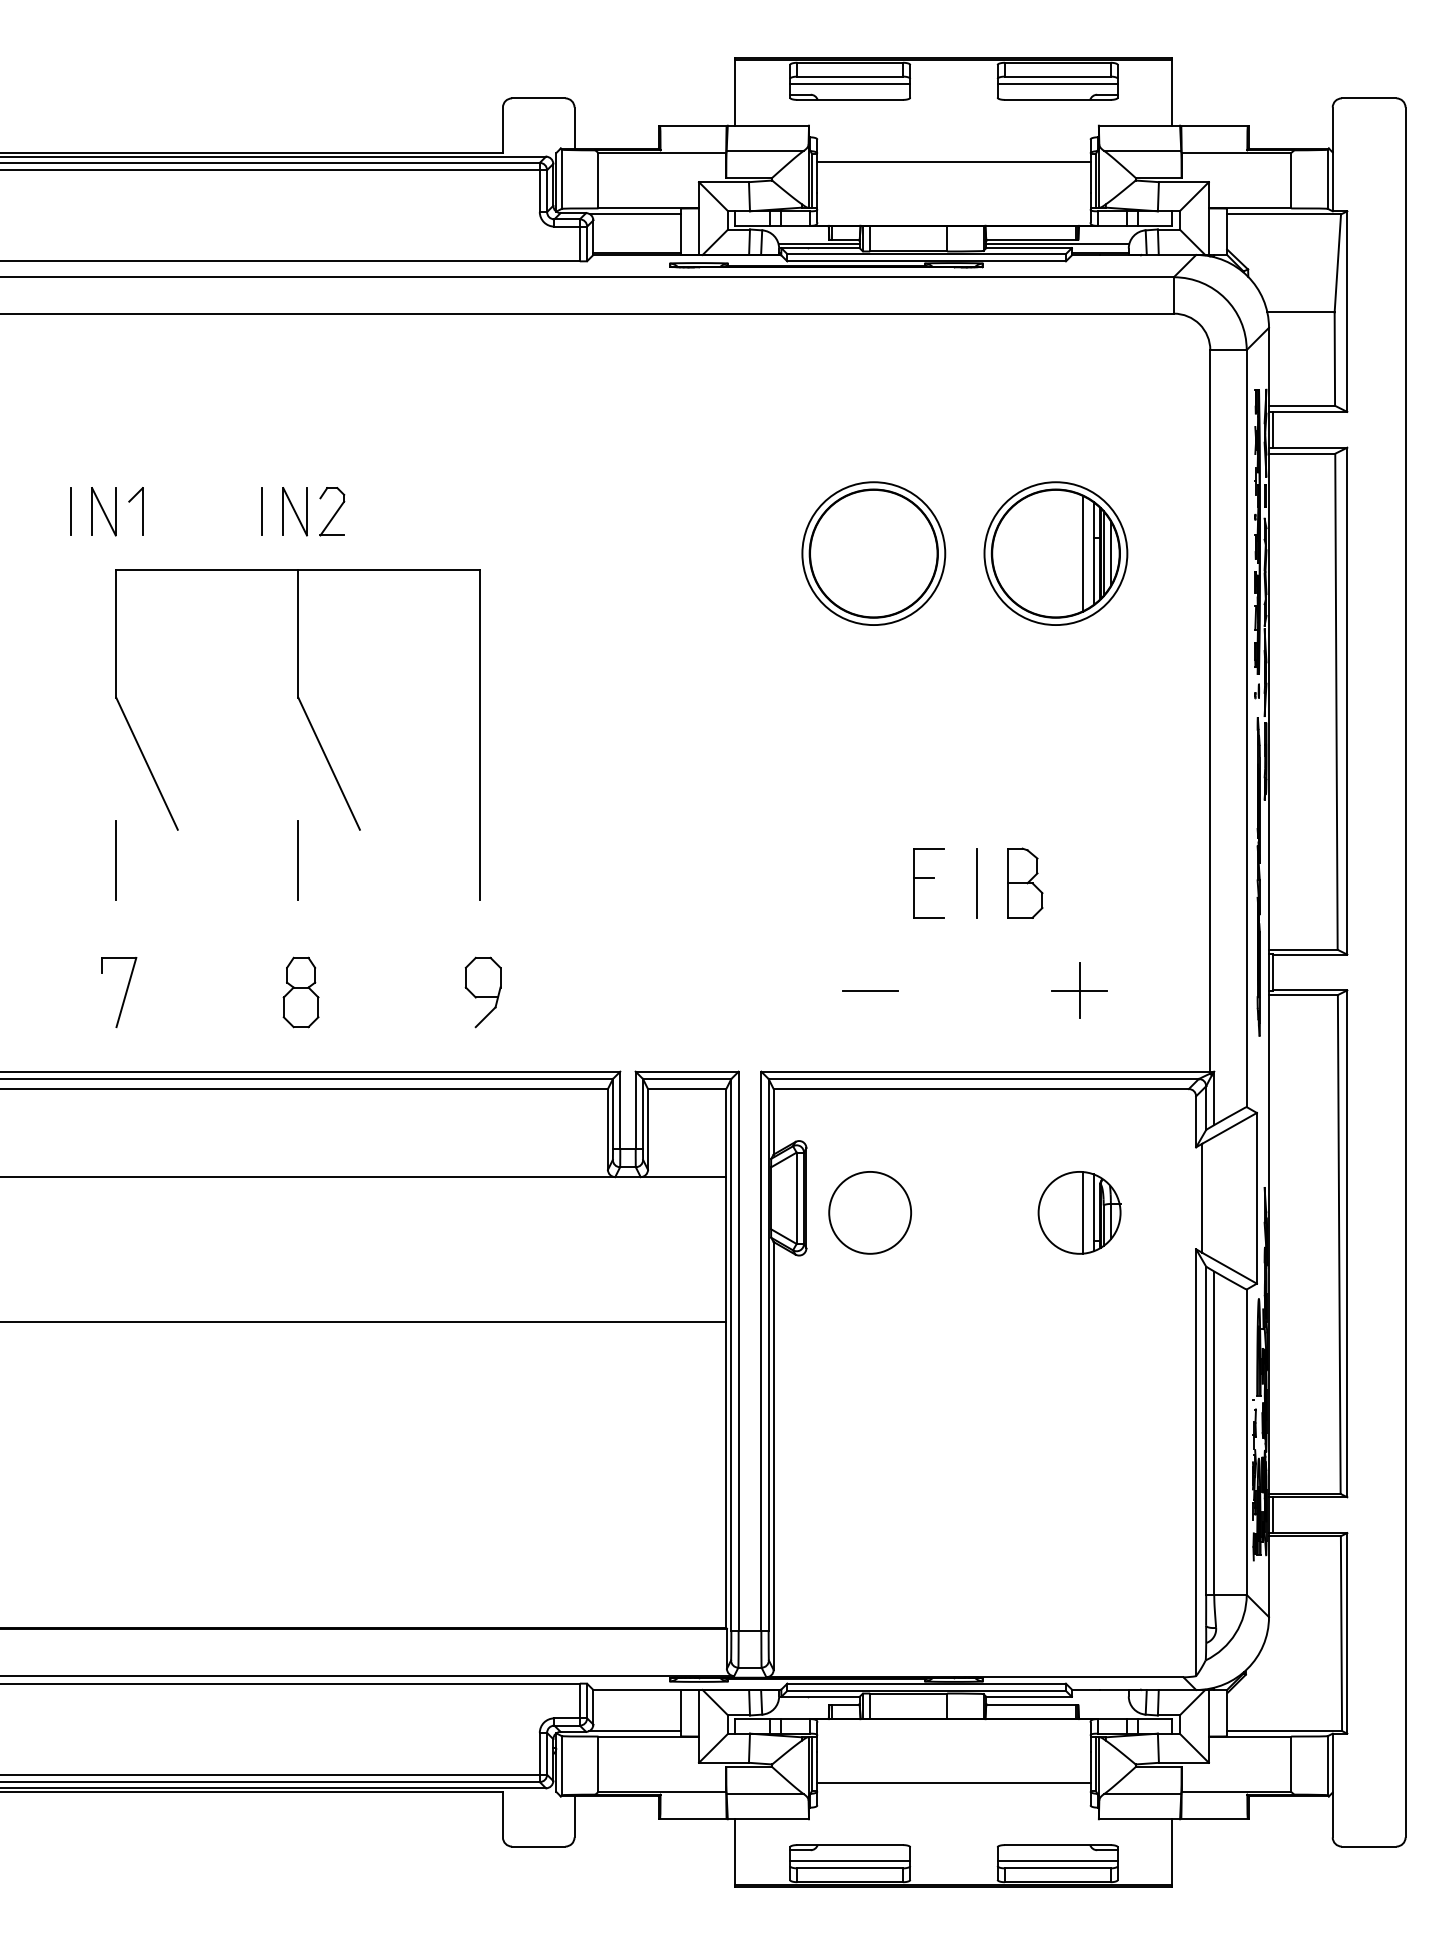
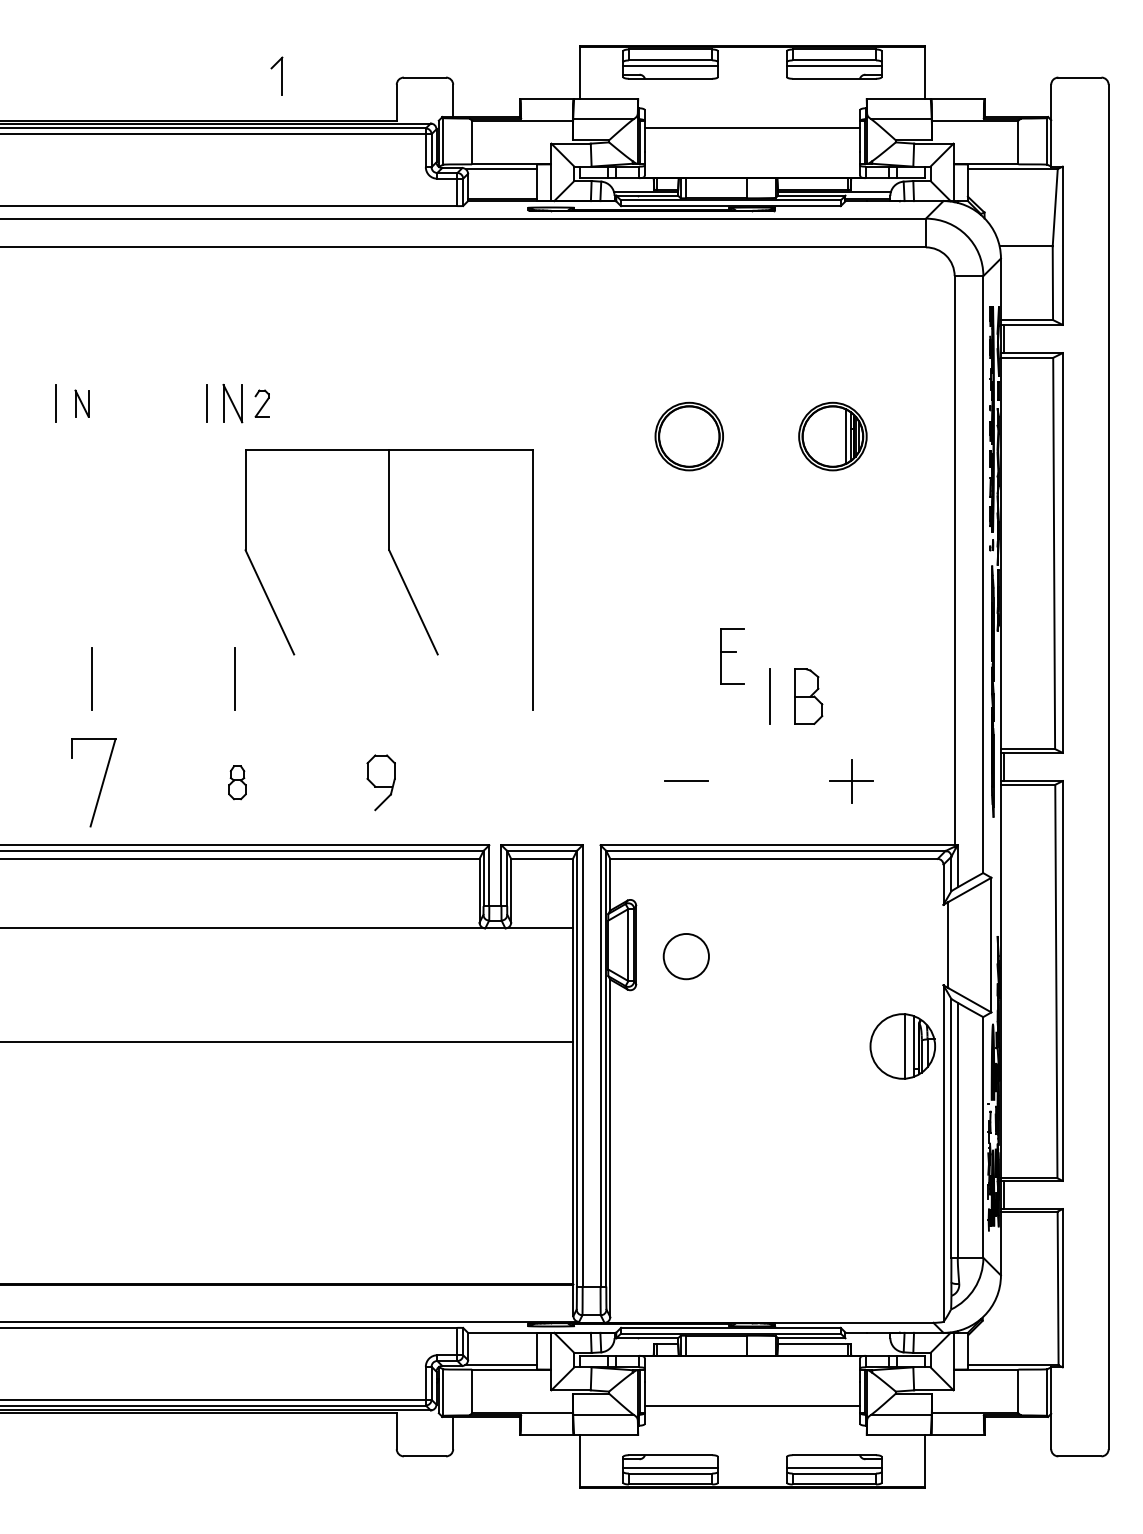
part: (103, 511) -> (81, 403), size x0.7
part: (142, 511) -> (282, 76), moved
part: (332, 511) -> (262, 403), size x0.7
part: (873, 553) -> (689, 436), size x0.6
part: (1055, 553) -> (832, 436), size x0.6
part: (311, 728) -> (399, 574), moved
part: (928, 883) -> (732, 656), moved
part: (119, 992) -> (94, 782), size x1.6
part: (300, 992) -> (237, 782), size x0.6
circle: (869, 1212) -> (685, 956), size x0.7
part: (1079, 1212) -> (902, 1046), moved

